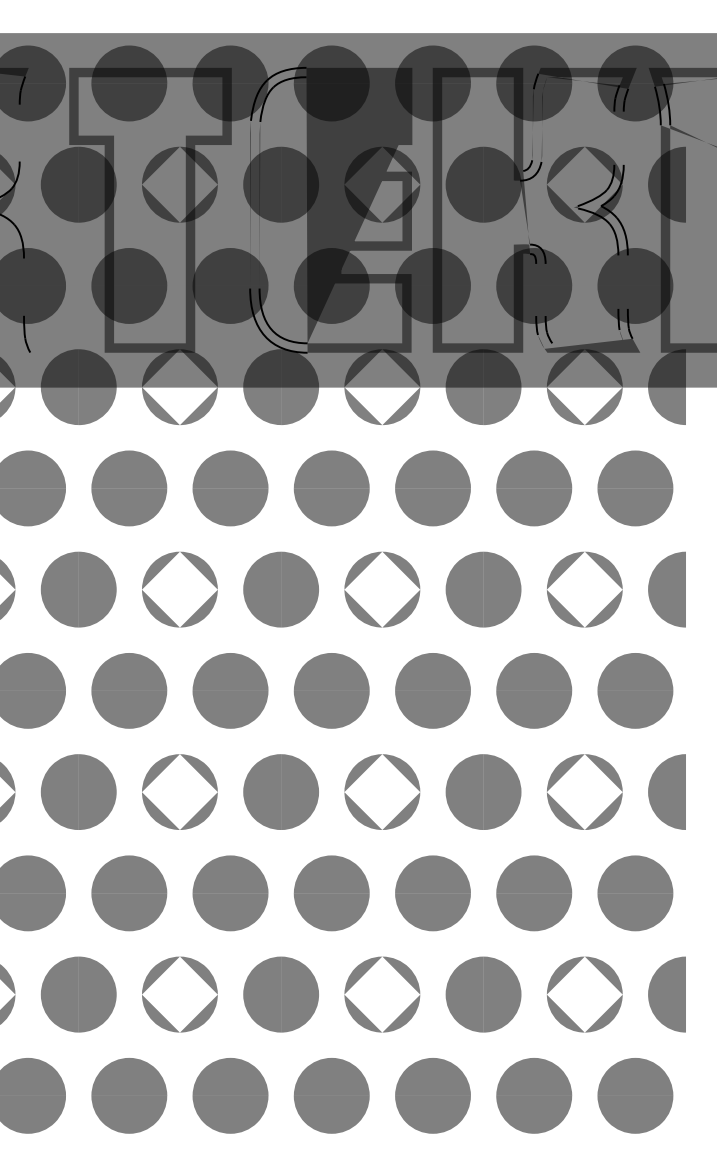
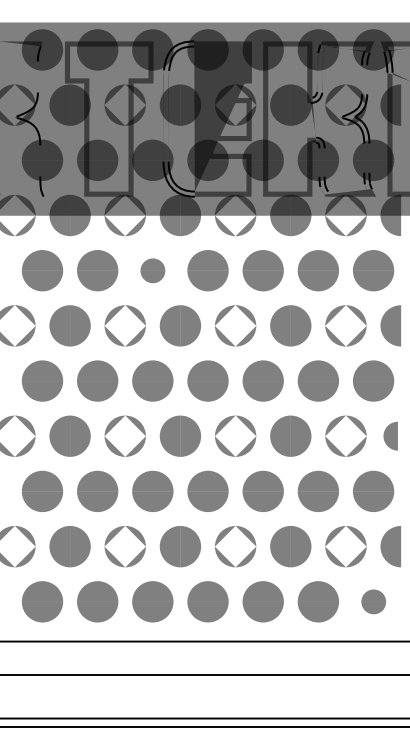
part: (229, 488) -> (152, 270), size x0.6
part: (666, 790) -> (390, 435), size x0.7
part: (635, 1095) -> (373, 601), size x0.6

